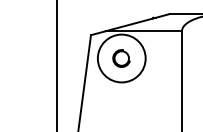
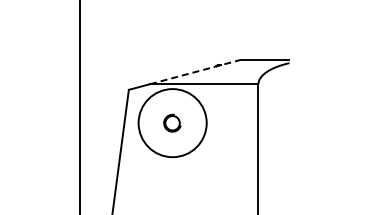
line: (137, 22) -> (195, 72), solid -> dashed
part: (121, 58) -> (172, 123), size x0.7

